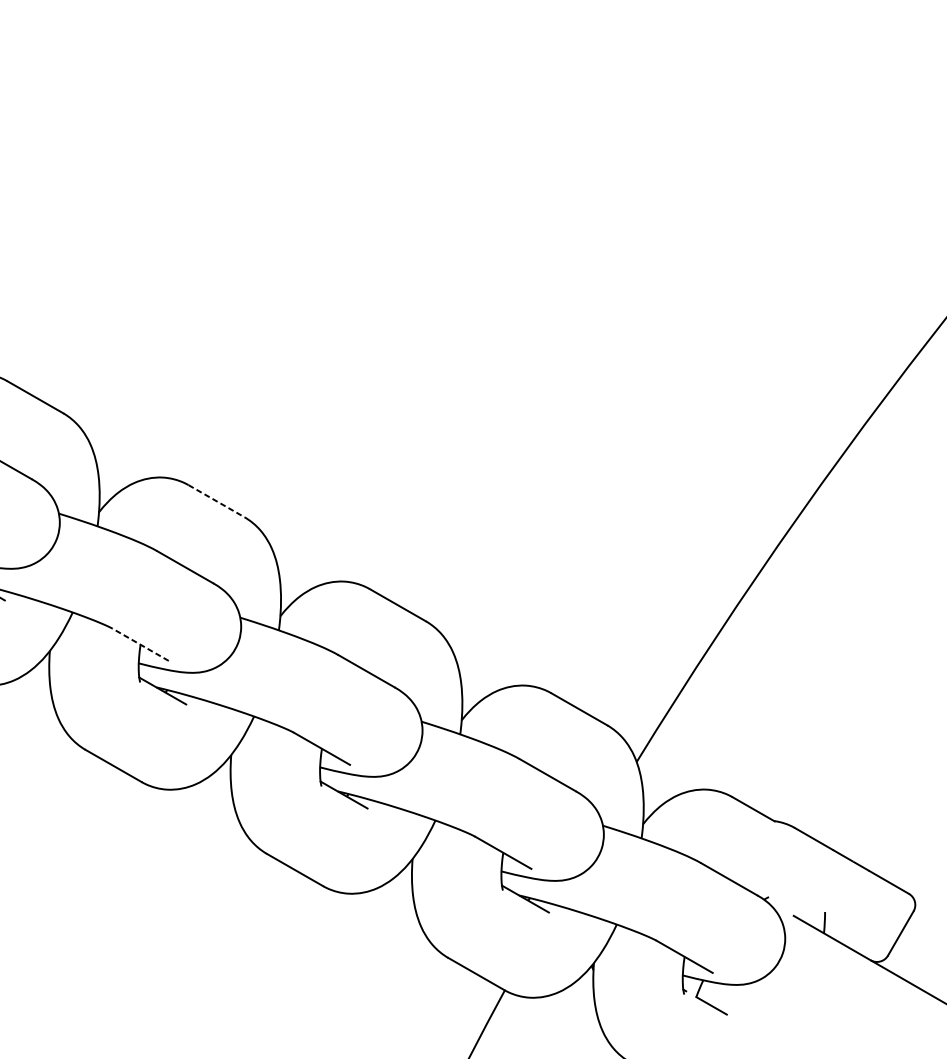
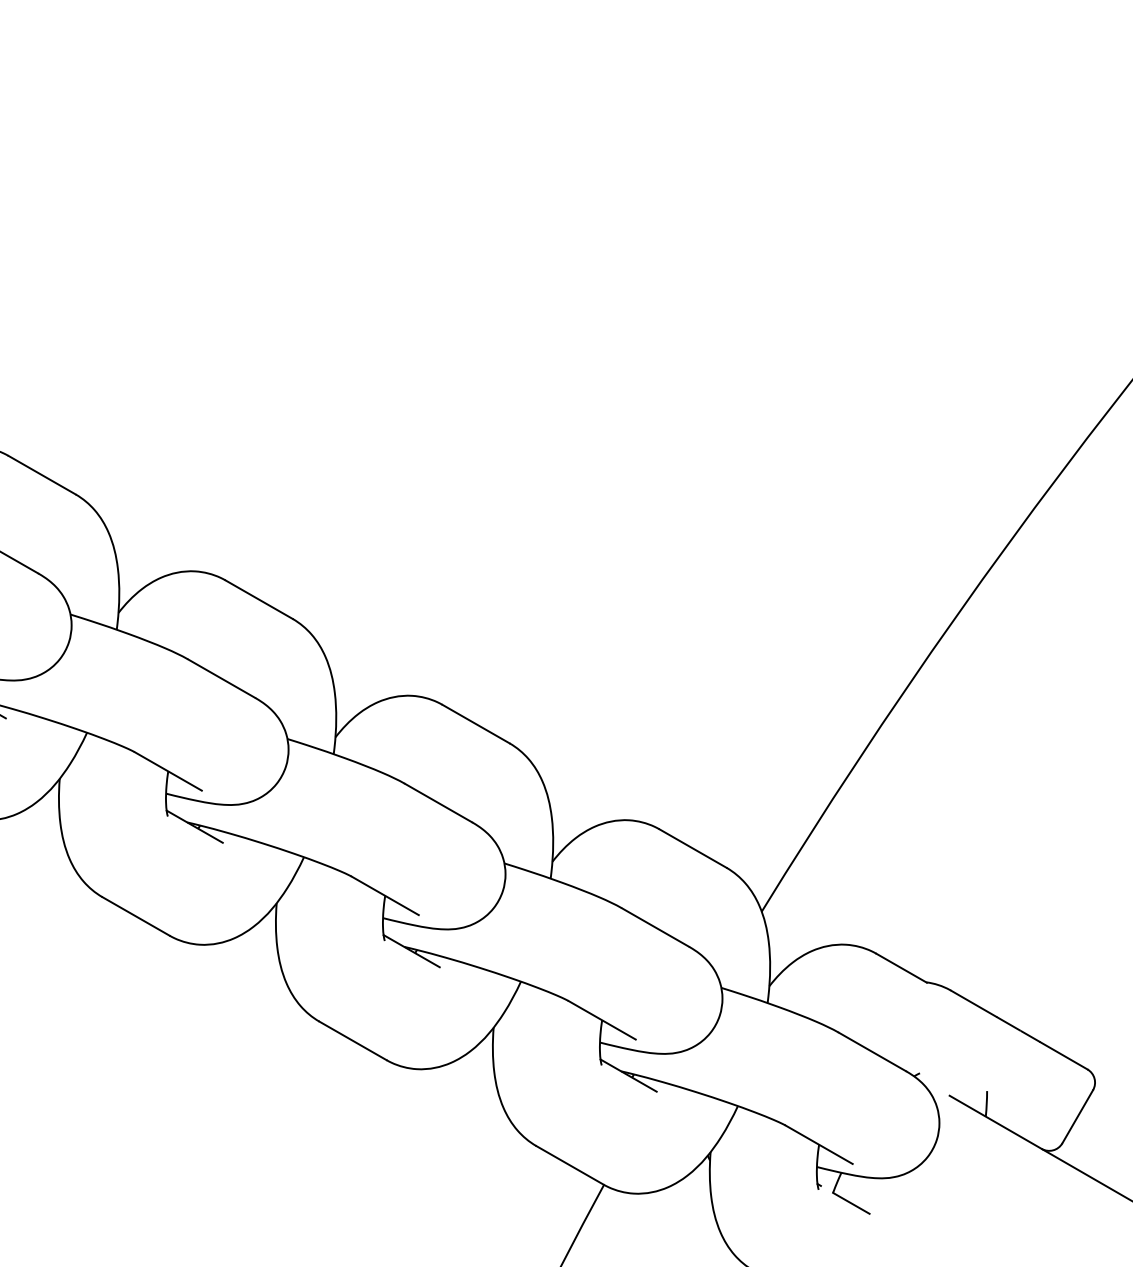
line: (216, 501) -> (259, 599), dashed -> solid
line: (140, 644) -> (168, 771), dashed -> solid

